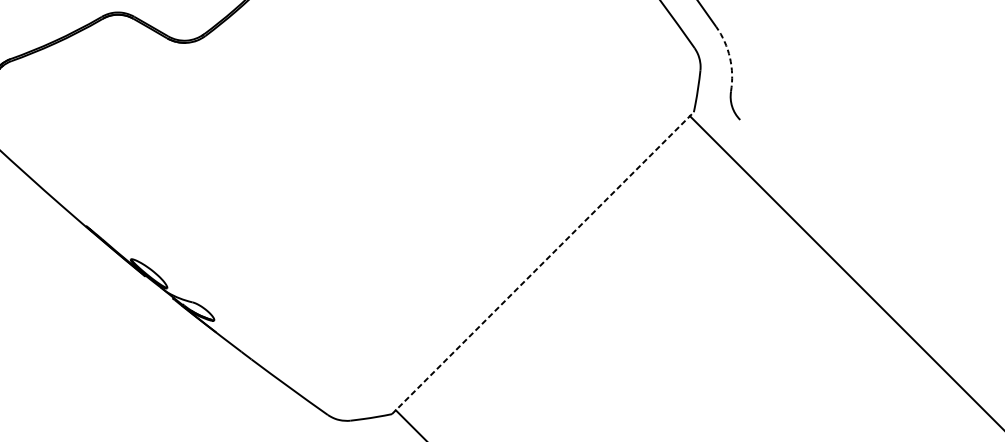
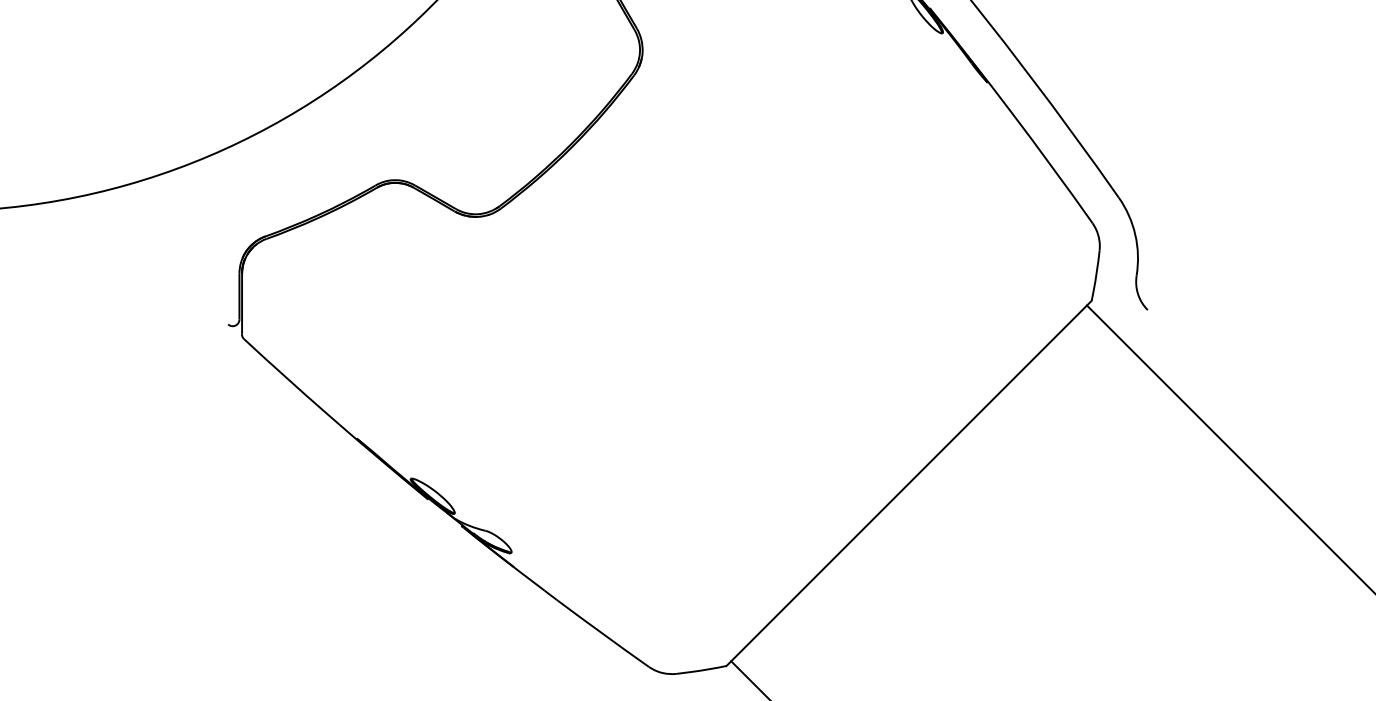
arc: (730, 57) -> (1135, 234), dashed -> solid
line: (543, 263) -> (909, 483), dashed -> solid

